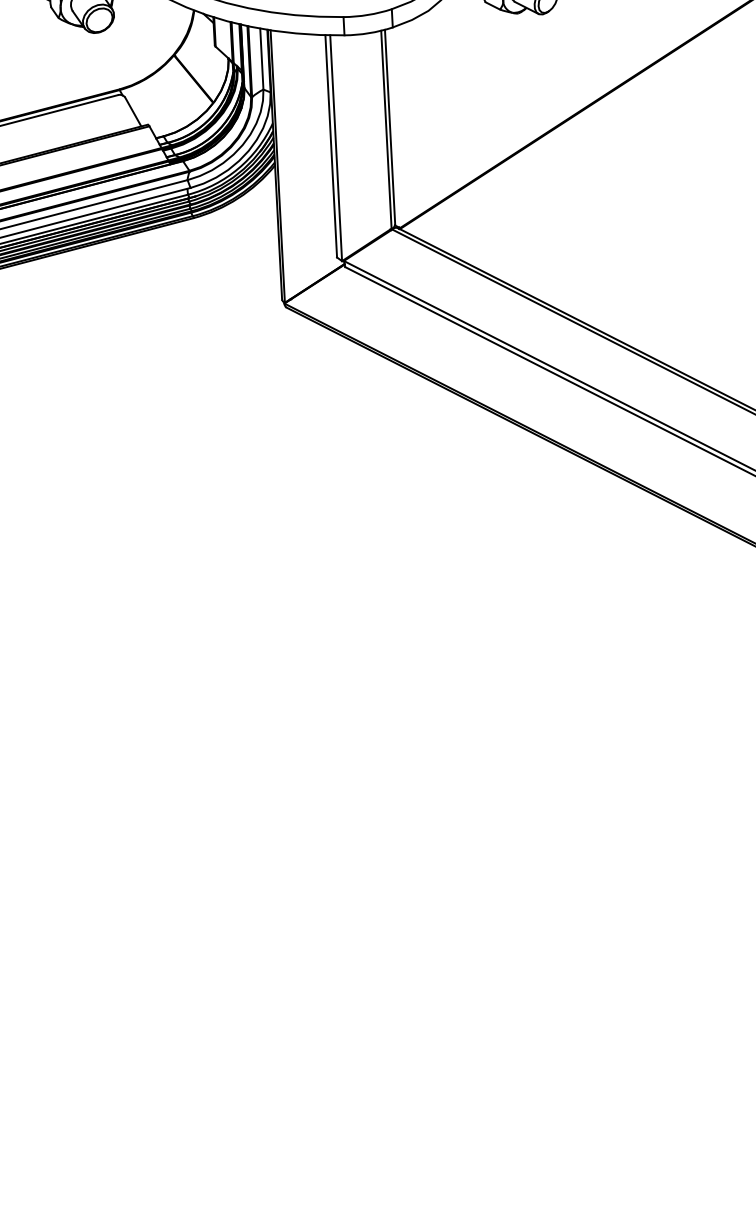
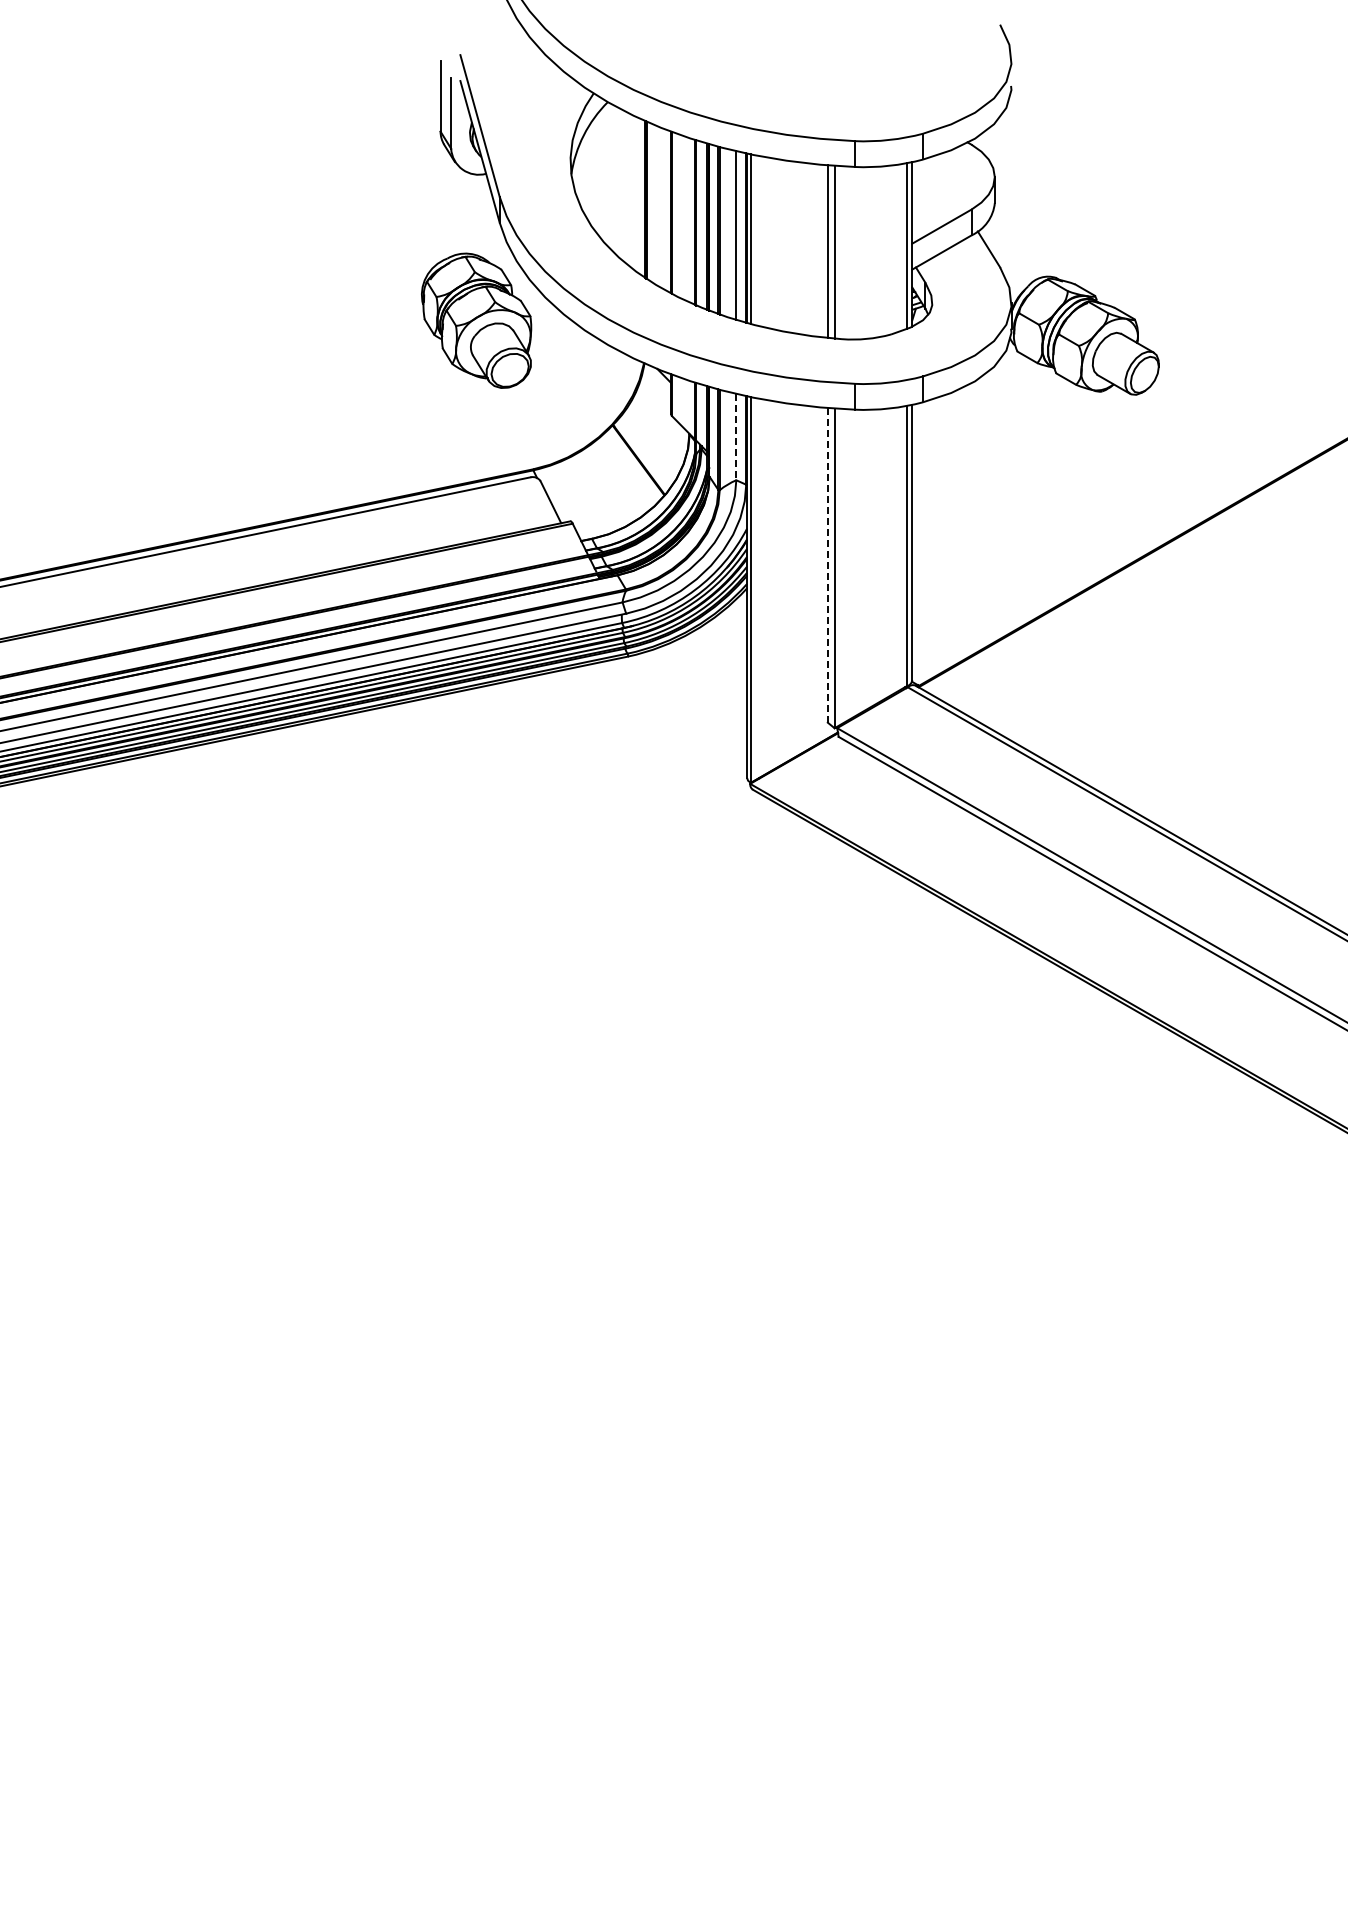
line: (261, 59) -> (736, 437), solid -> dashed
line: (330, 145) -> (827, 564), solid -> dashed

